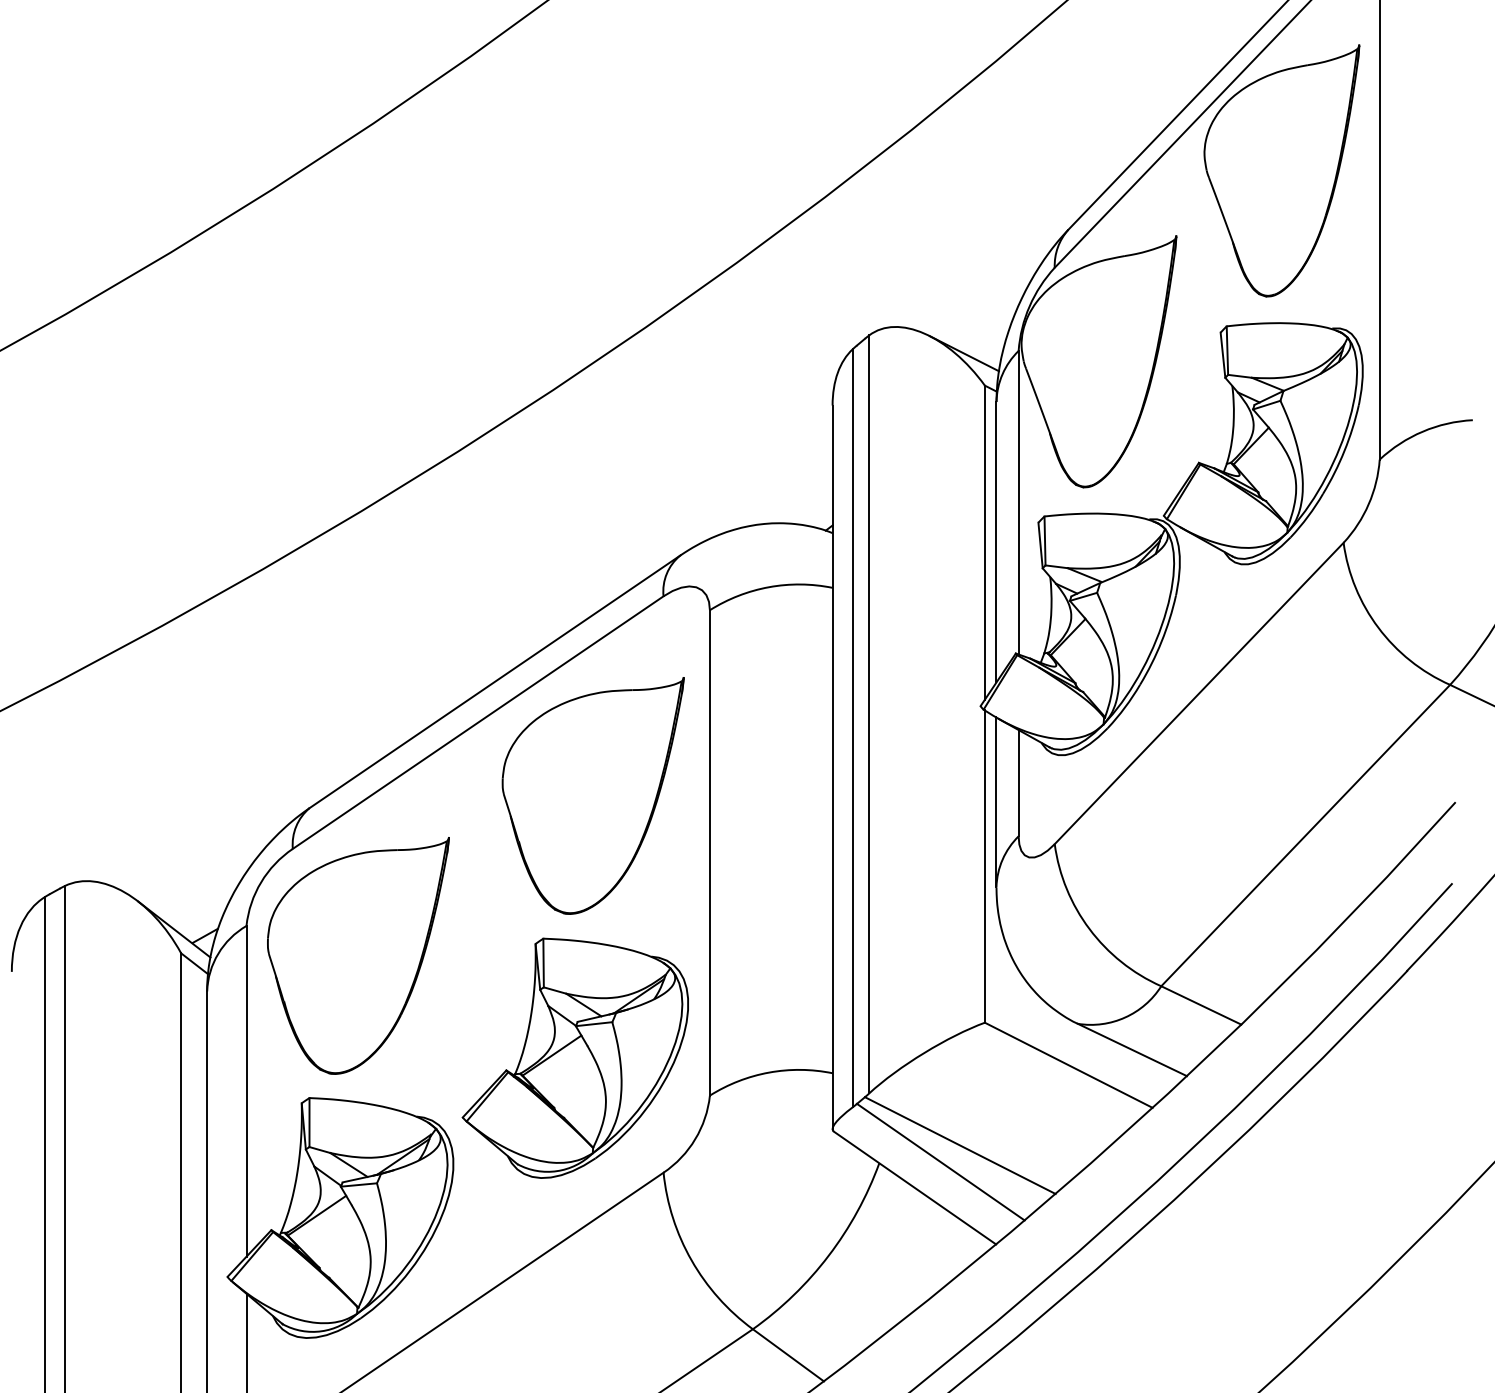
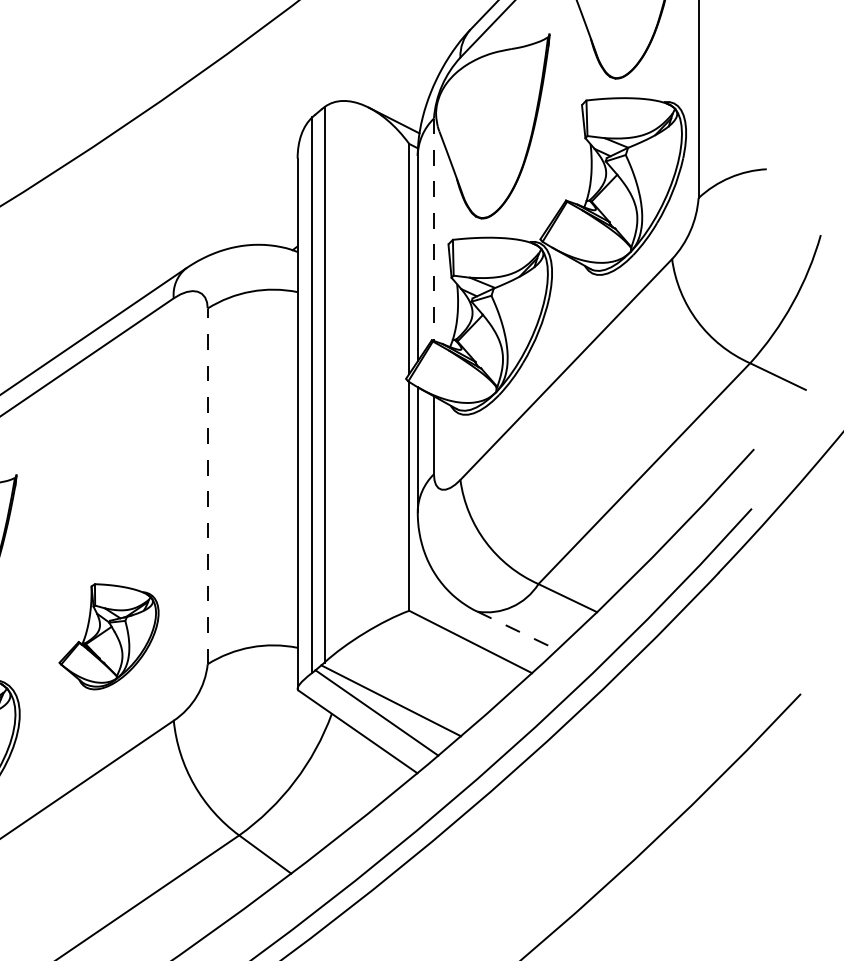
line: (1018, 502) -> (433, 229), solid -> dashed
part: (592, 795) -> (121, 444), removed
line: (709, 852) -> (207, 486), solid -> dashed
line: (1132, 1050) -> (517, 631), solid -> dashed
part: (574, 1057) -> (108, 636), size x0.6

